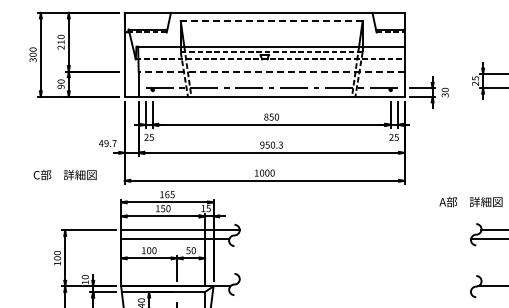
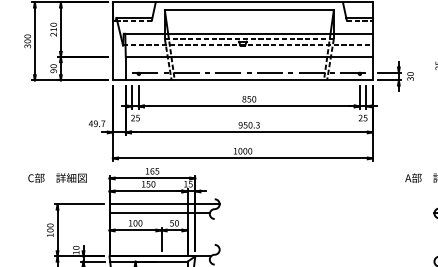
line: (271, 21) -> (249, 10), dashed -> solid
line: (271, 71) -> (249, 56), dashed -> solid
text: (64, 175) -> (56, 178), moved

